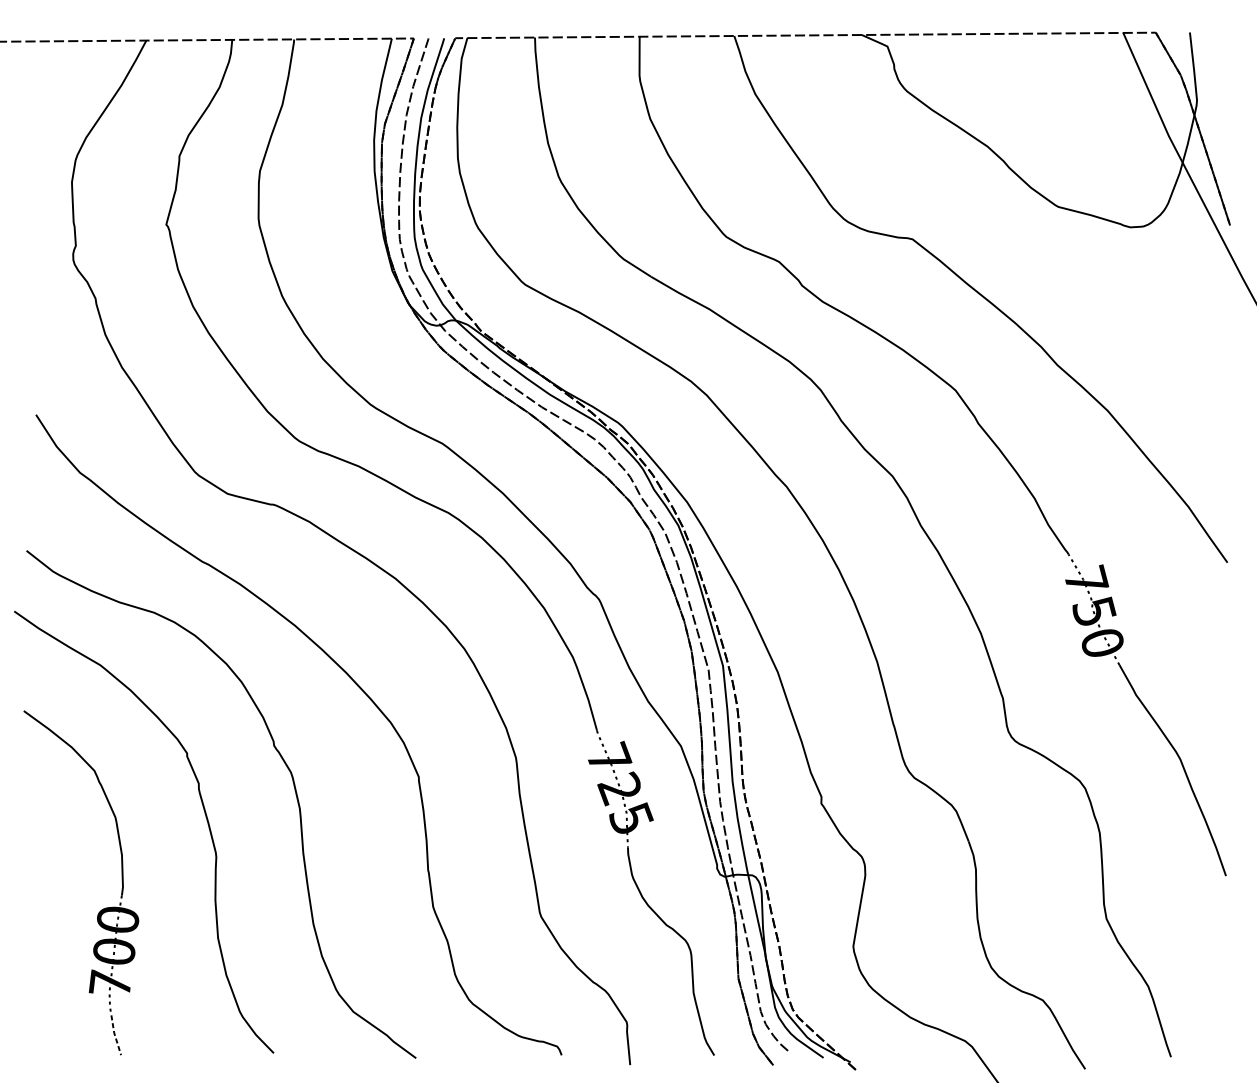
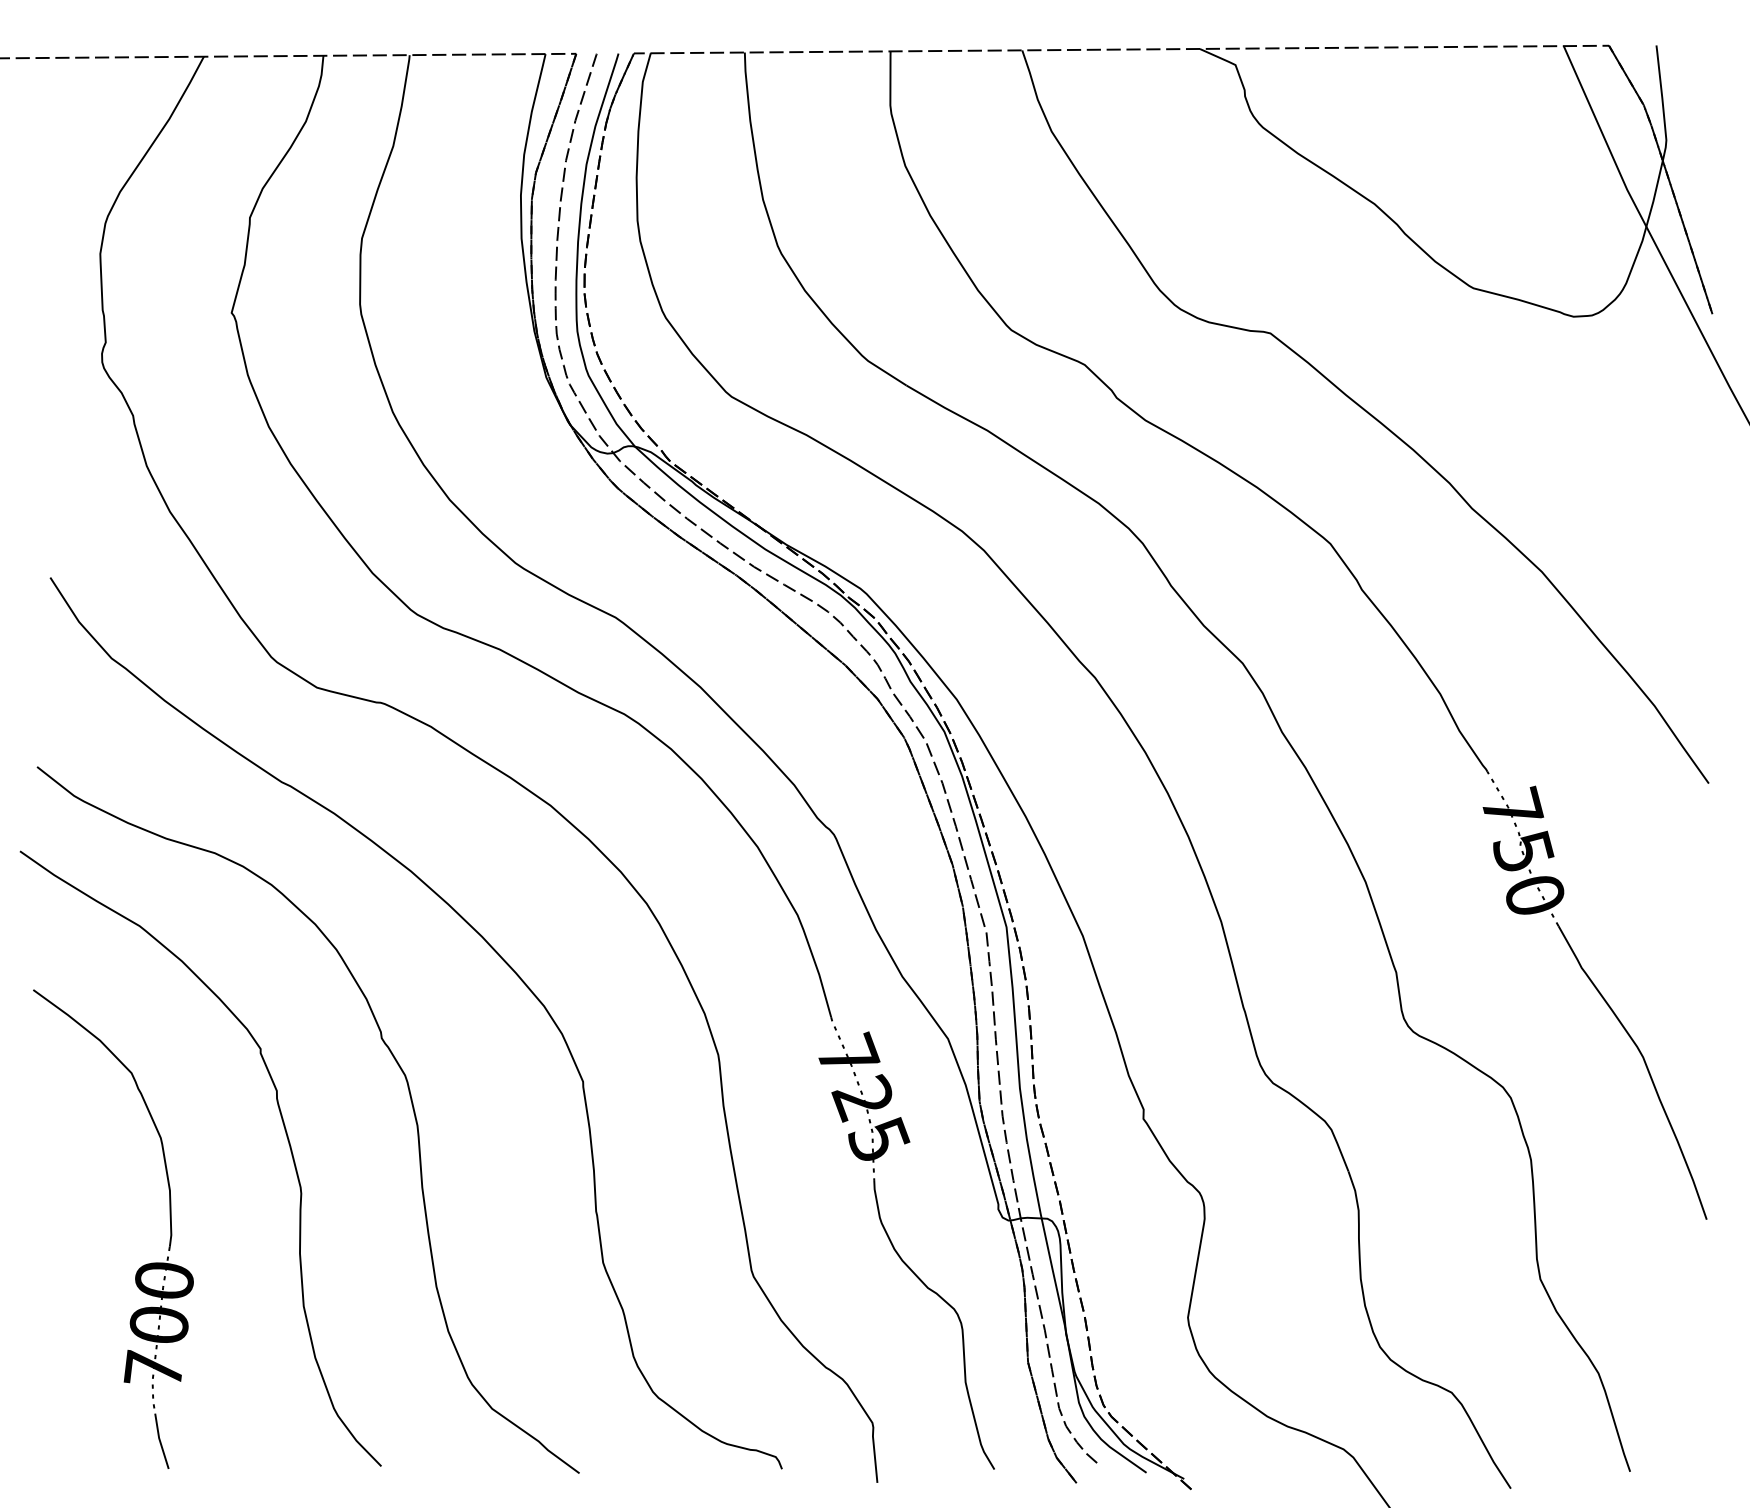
line: (115, 1035) -> (160, 1441), dashed -> solid

